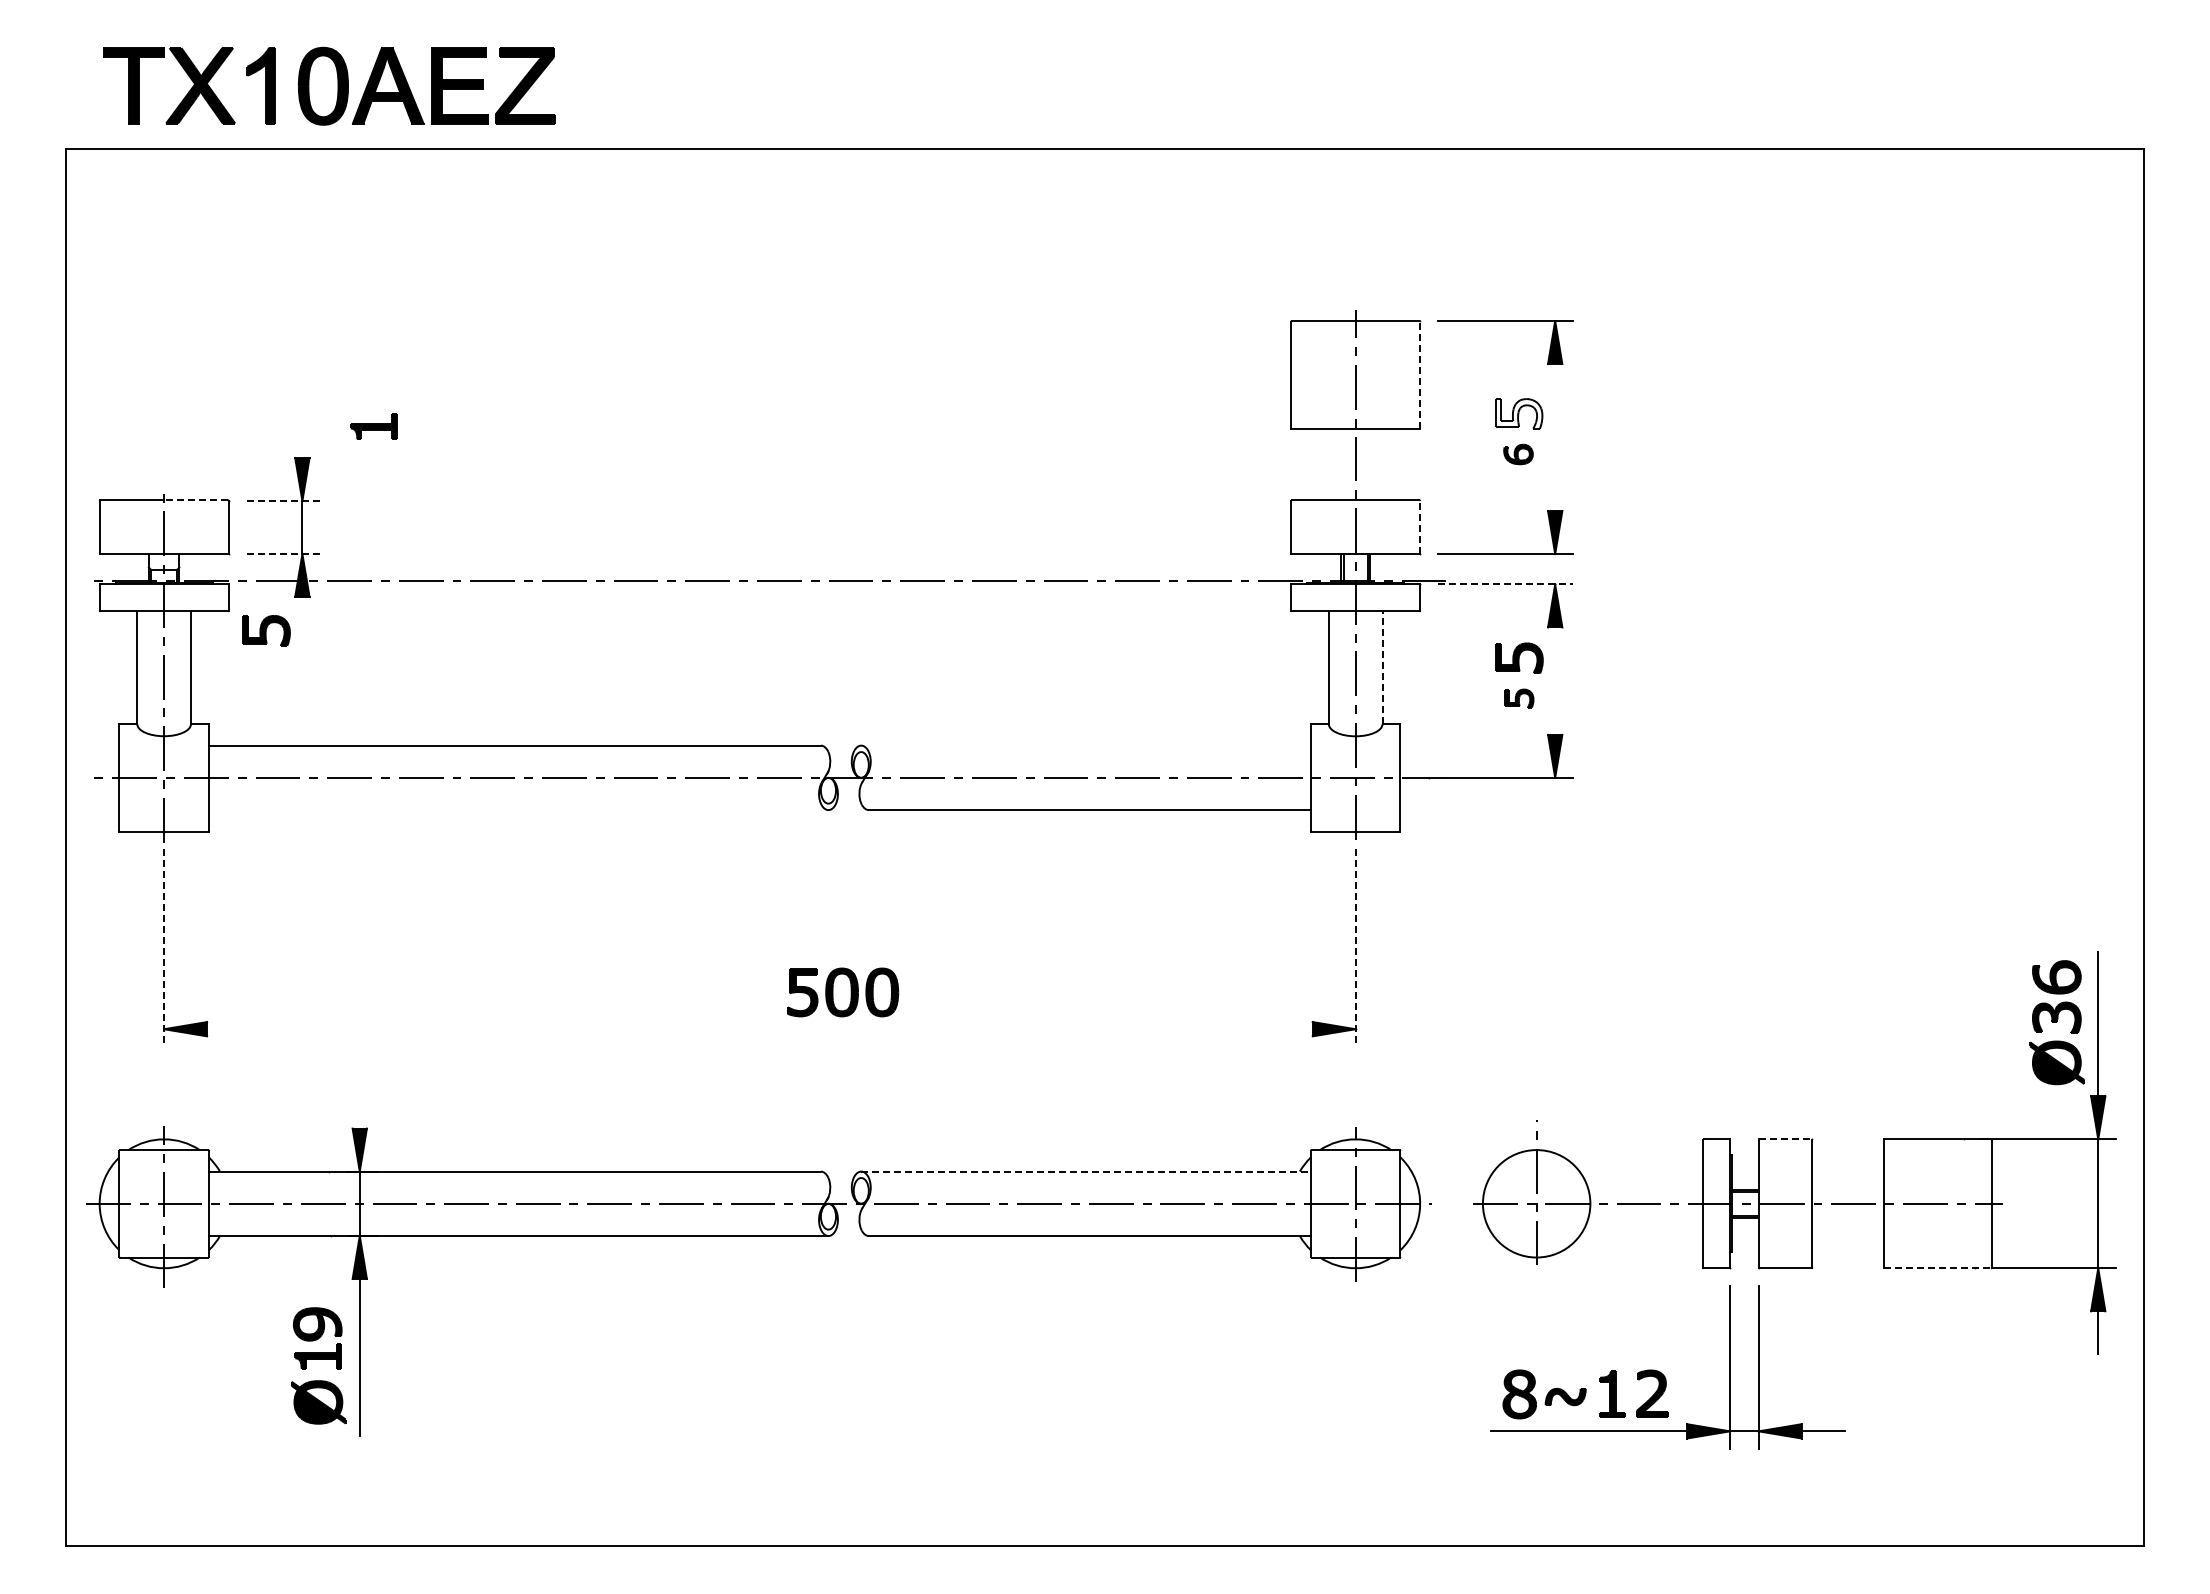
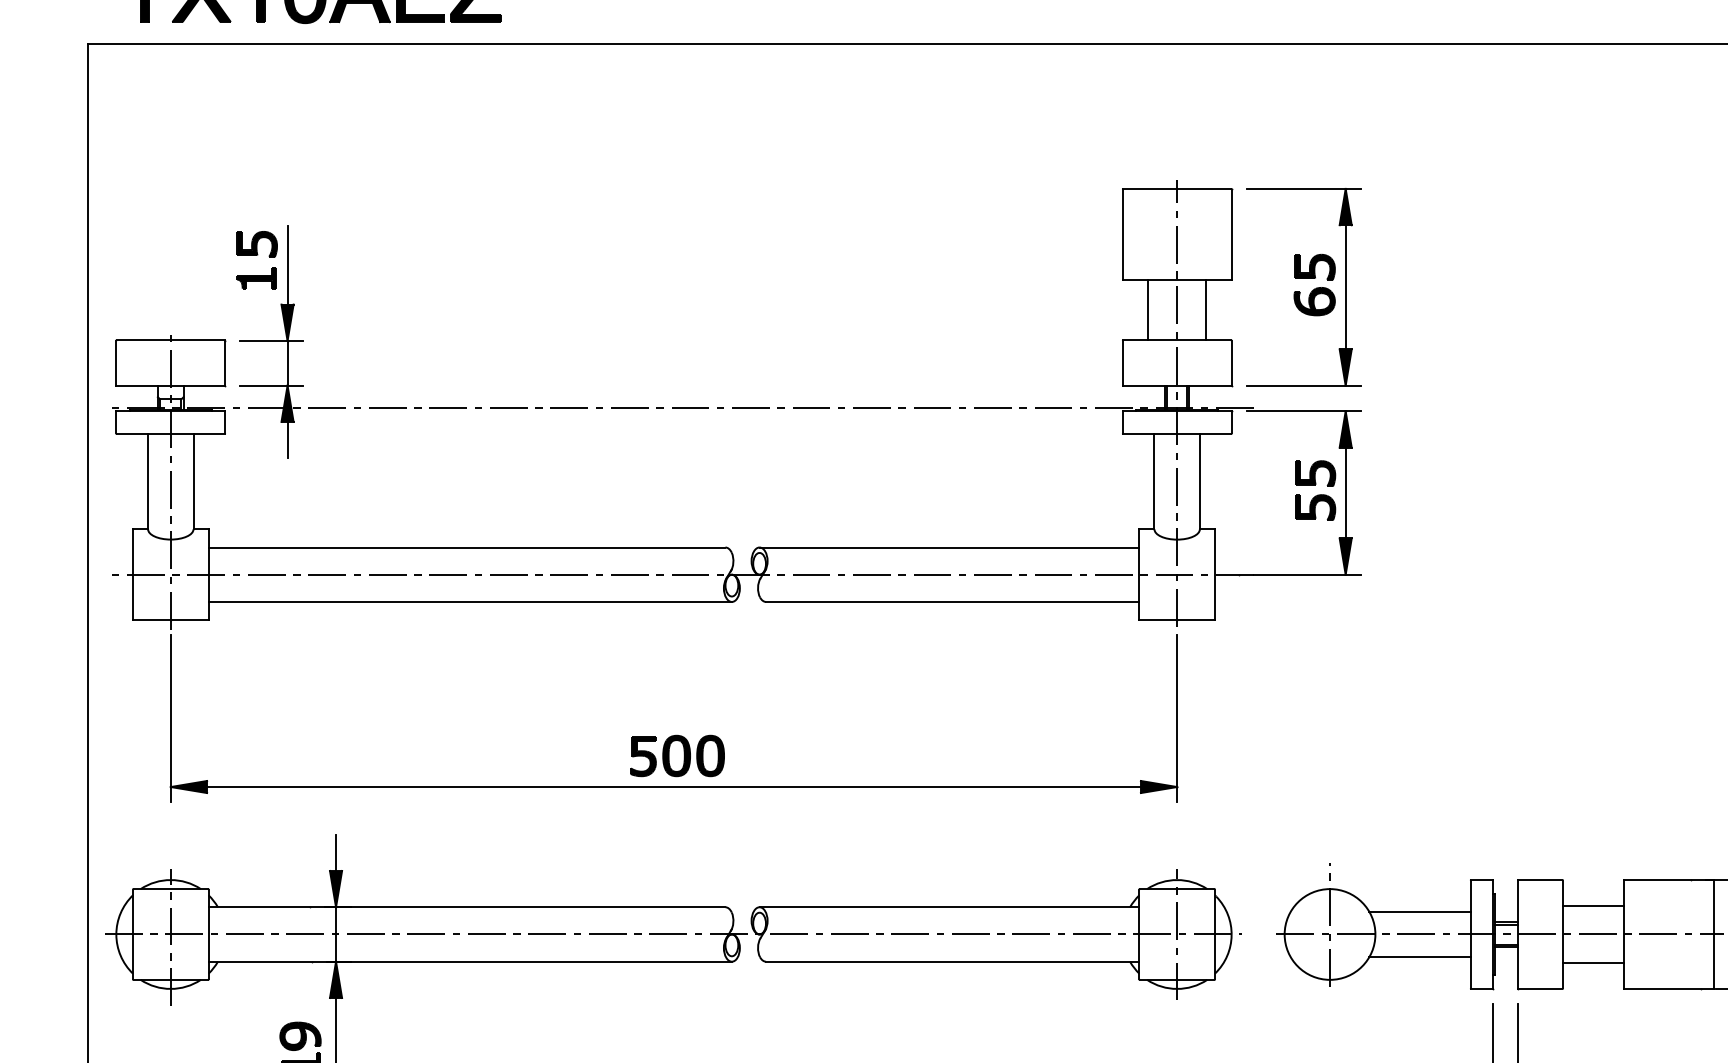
line: (1420, 374) -> (1231, 234), dashed -> solid
line: (302, 411) -> (287, 265), added
fill: (1518, 414) -> (1314, 267), added
part: (373, 426) -> (256, 277), moved
line: (1555, 437) -> (1345, 287), added
part: (1518, 454) -> (1314, 301), size x1.67
line: (1321, 464) -> (1148, 310), added
line: (1389, 464) -> (1205, 310), added
line: (196, 500) -> (198, 340), dashed -> solid
line: (283, 500) -> (271, 340), dashed -> solid
line: (1420, 527) -> (1231, 363), dashed -> solid
line: (283, 554) -> (271, 386), dashed -> solid
line: (1505, 584) -> (1303, 411), dashed -> solid
line: (302, 617) -> (287, 439), added
part: (266, 630) -> (257, 244), moved
line: (1382, 667) -> (1199, 481), dashed -> solid
line: (1555, 680) -> (1345, 492), added
part: (1519, 698) -> (1315, 507), size x1.67
line: (1085, 745) -> (948, 547), added
line: (518, 810) -> (470, 602), added
line: (164, 948) -> (171, 718), dashed -> solid
line: (1355, 948) -> (1177, 718), dashed -> solid
part: (843, 992) -> (677, 756), moved
line: (759, 1029) -> (673, 787), added
line: (359, 1106) -> (335, 852), added
line: (1785, 1139) -> (1540, 880), dashed -> solid
line: (1848, 1169) -> (1593, 905), added
line: (1086, 1171) -> (949, 907), dashed -> solid
line: (1643, 1176) -> (1420, 911), added
line: (1643, 1230) -> (1420, 957), added
line: (1848, 1237) -> (1593, 962), added
line: (1938, 1268) -> (1669, 989), dashed -> solid

